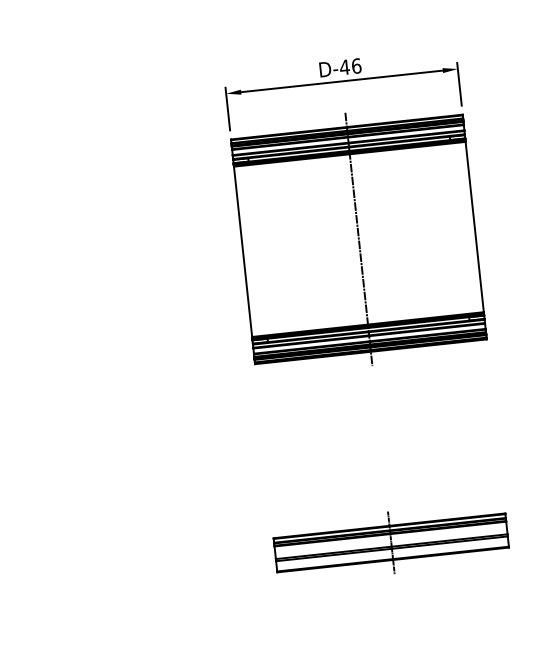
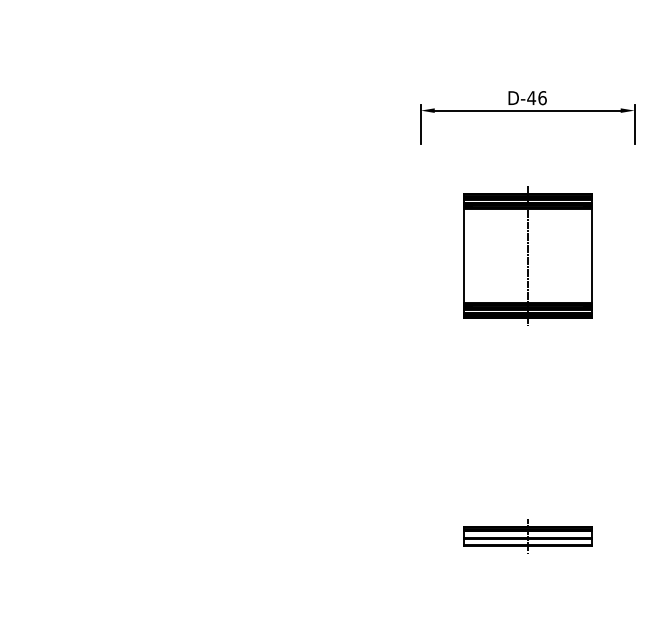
part: (358, 238) -> (527, 255), size x0.6
part: (390, 542) -> (527, 535), size x0.6

